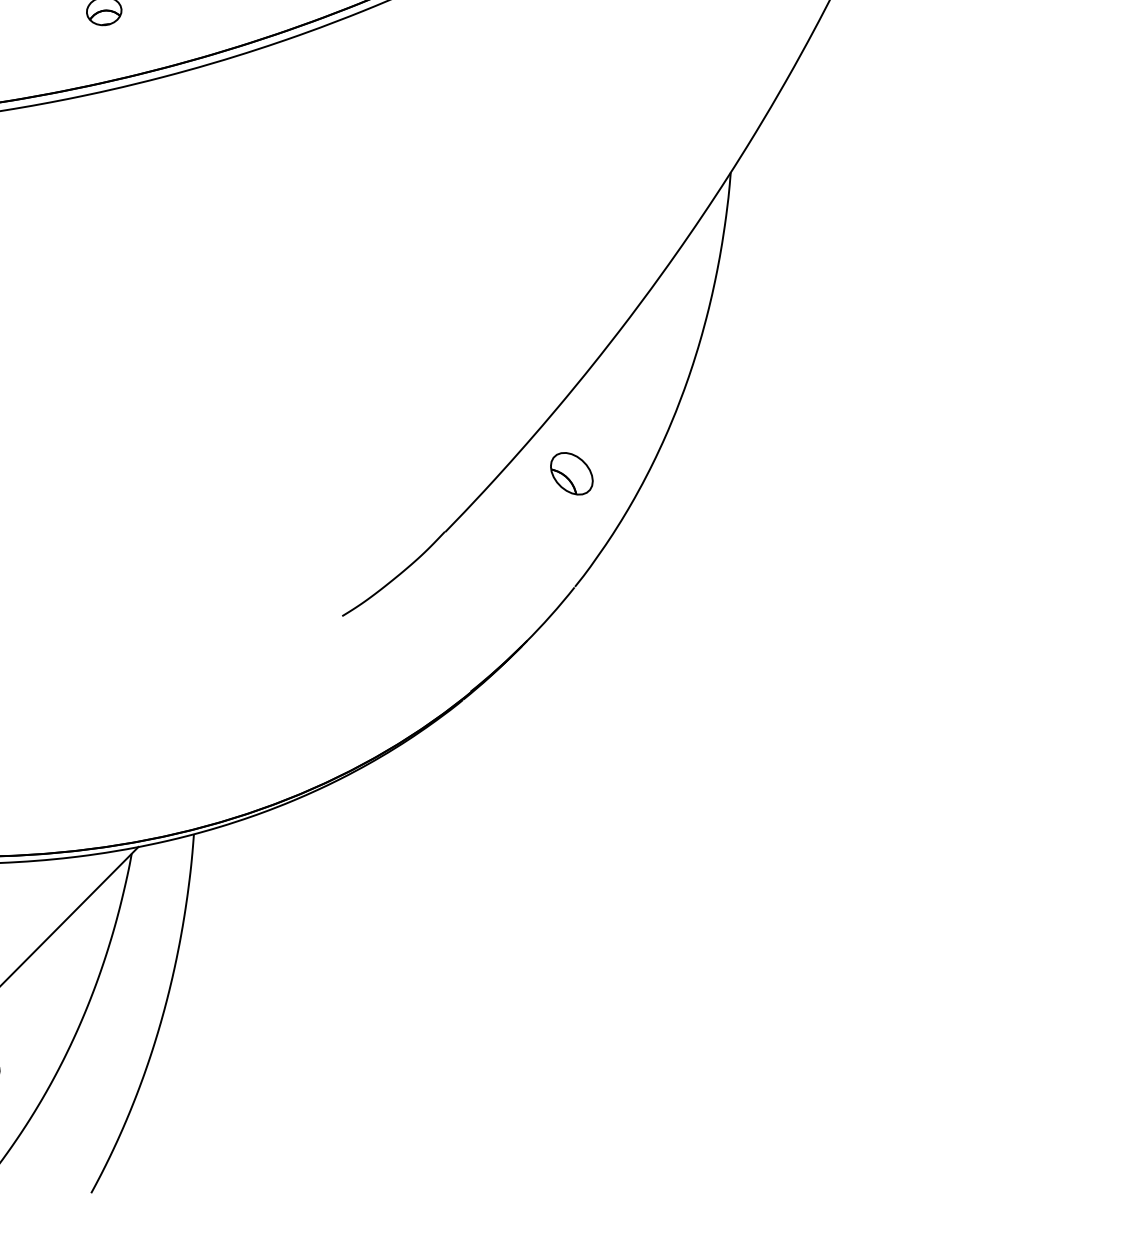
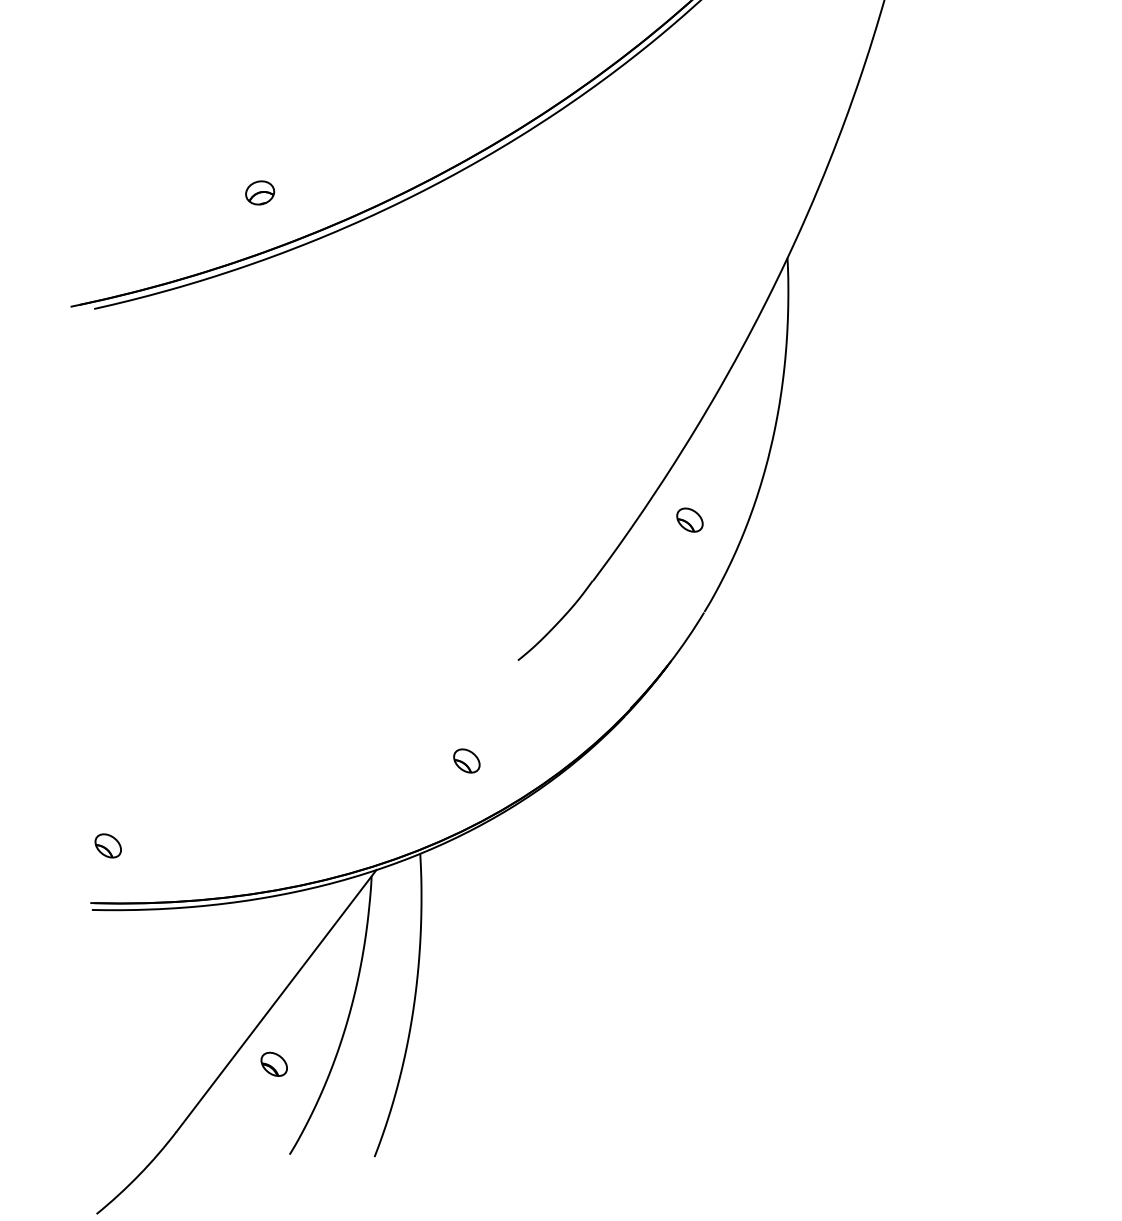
part: (571, 472) -> (689, 519), size x0.71
part: (264, 728) -> (466, 760), added

